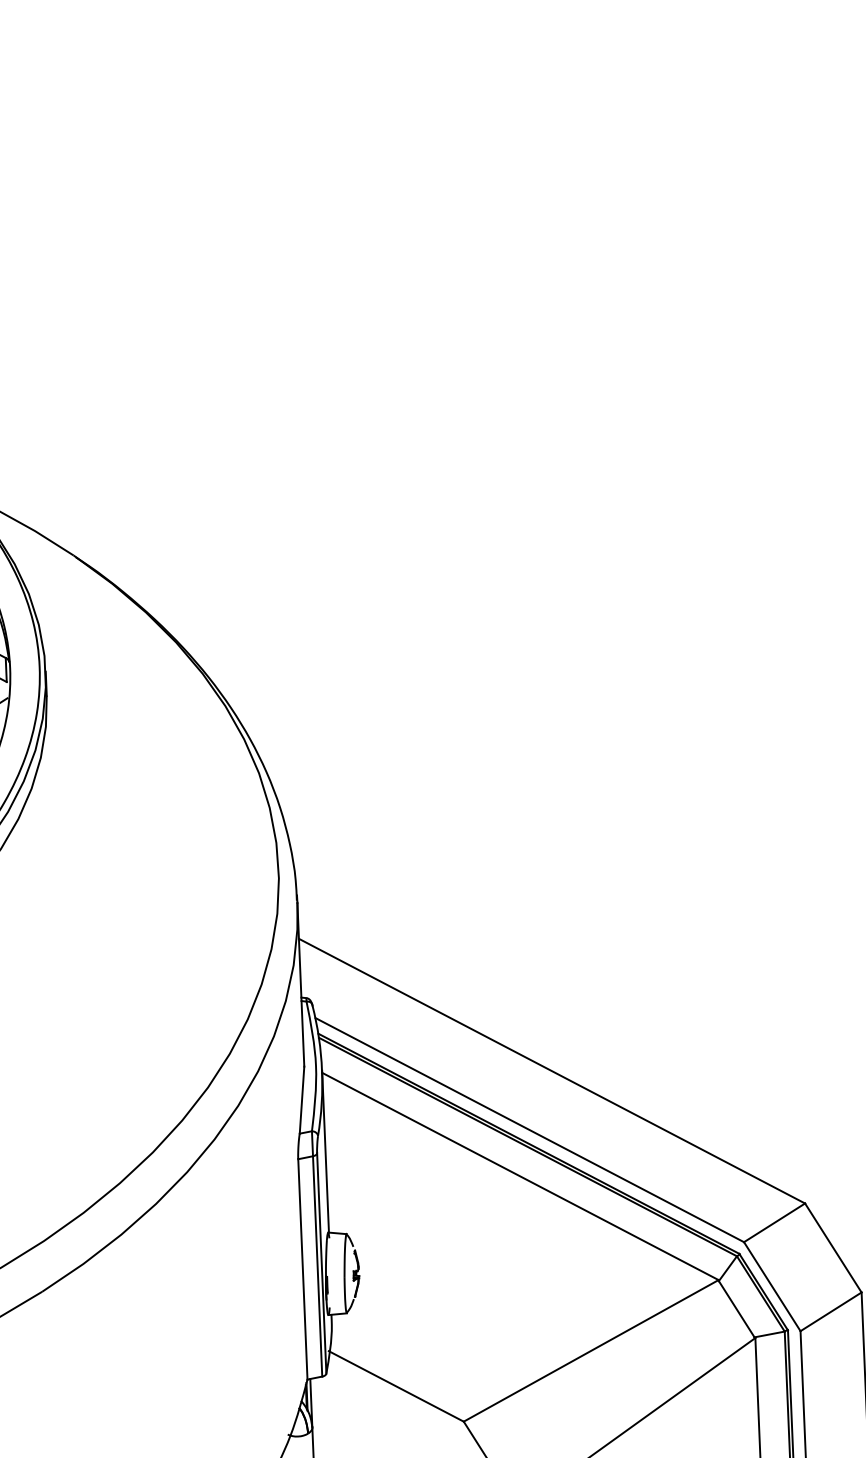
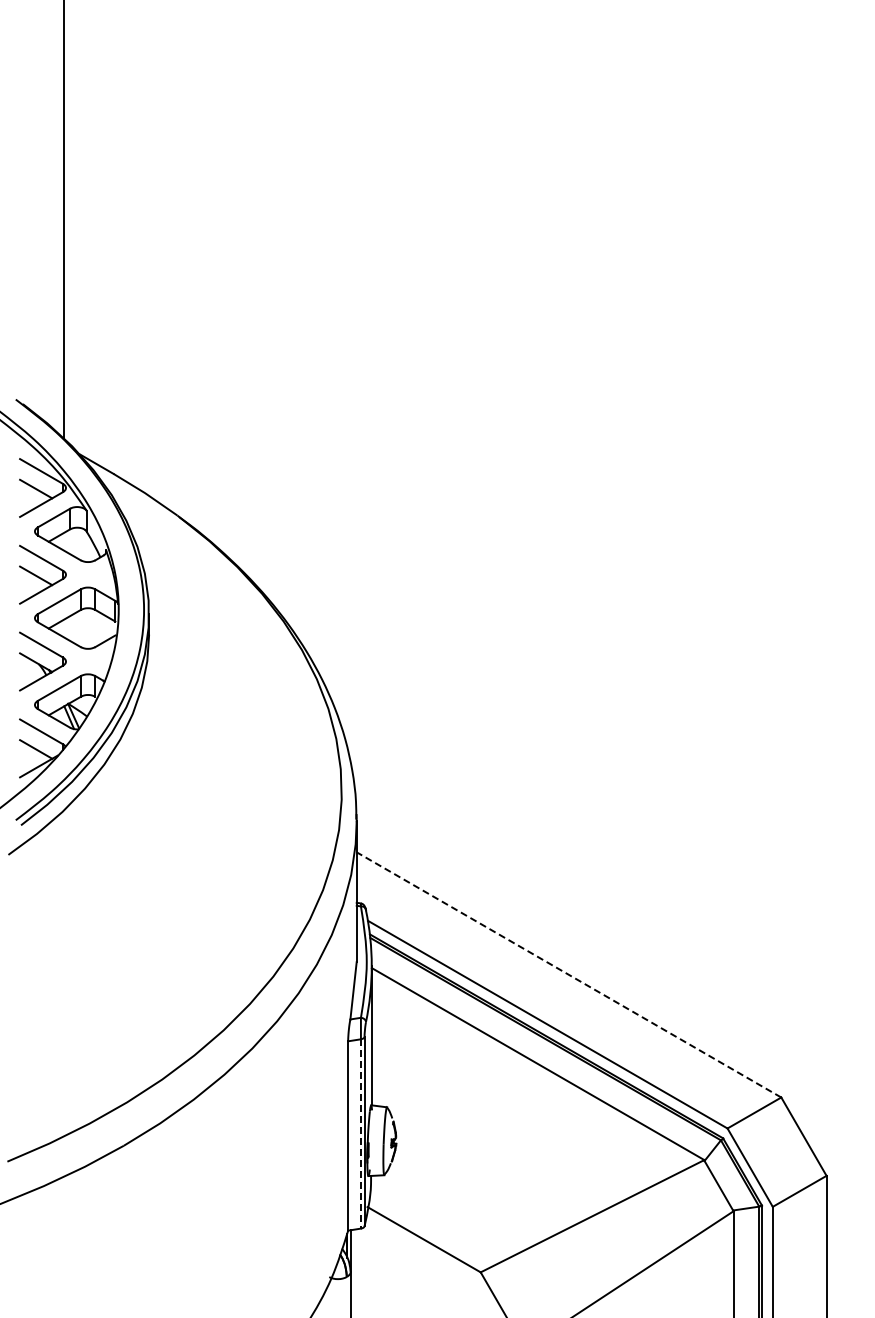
line: (551, 1070) -> (568, 974), solid -> dashed
line: (317, 1265) -> (360, 1133), solid -> dashed

